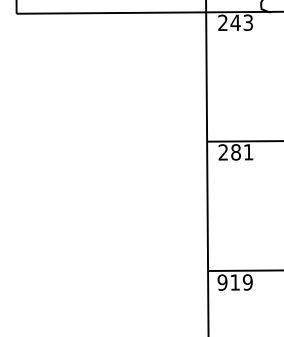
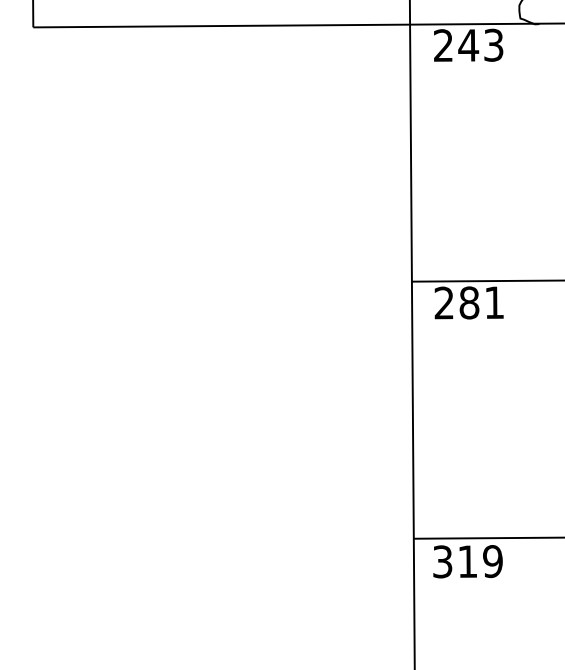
text: (222, 282) -> (442, 561), 919 -> 319

